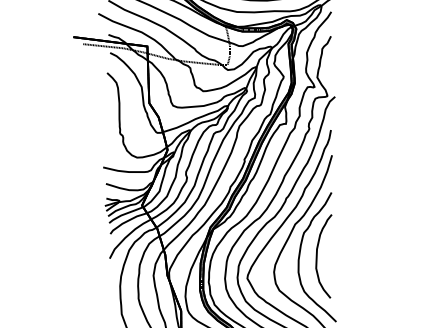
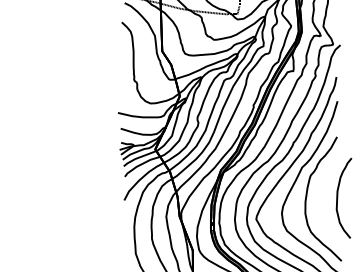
part: (323, 256) -> (343, 198), moved

